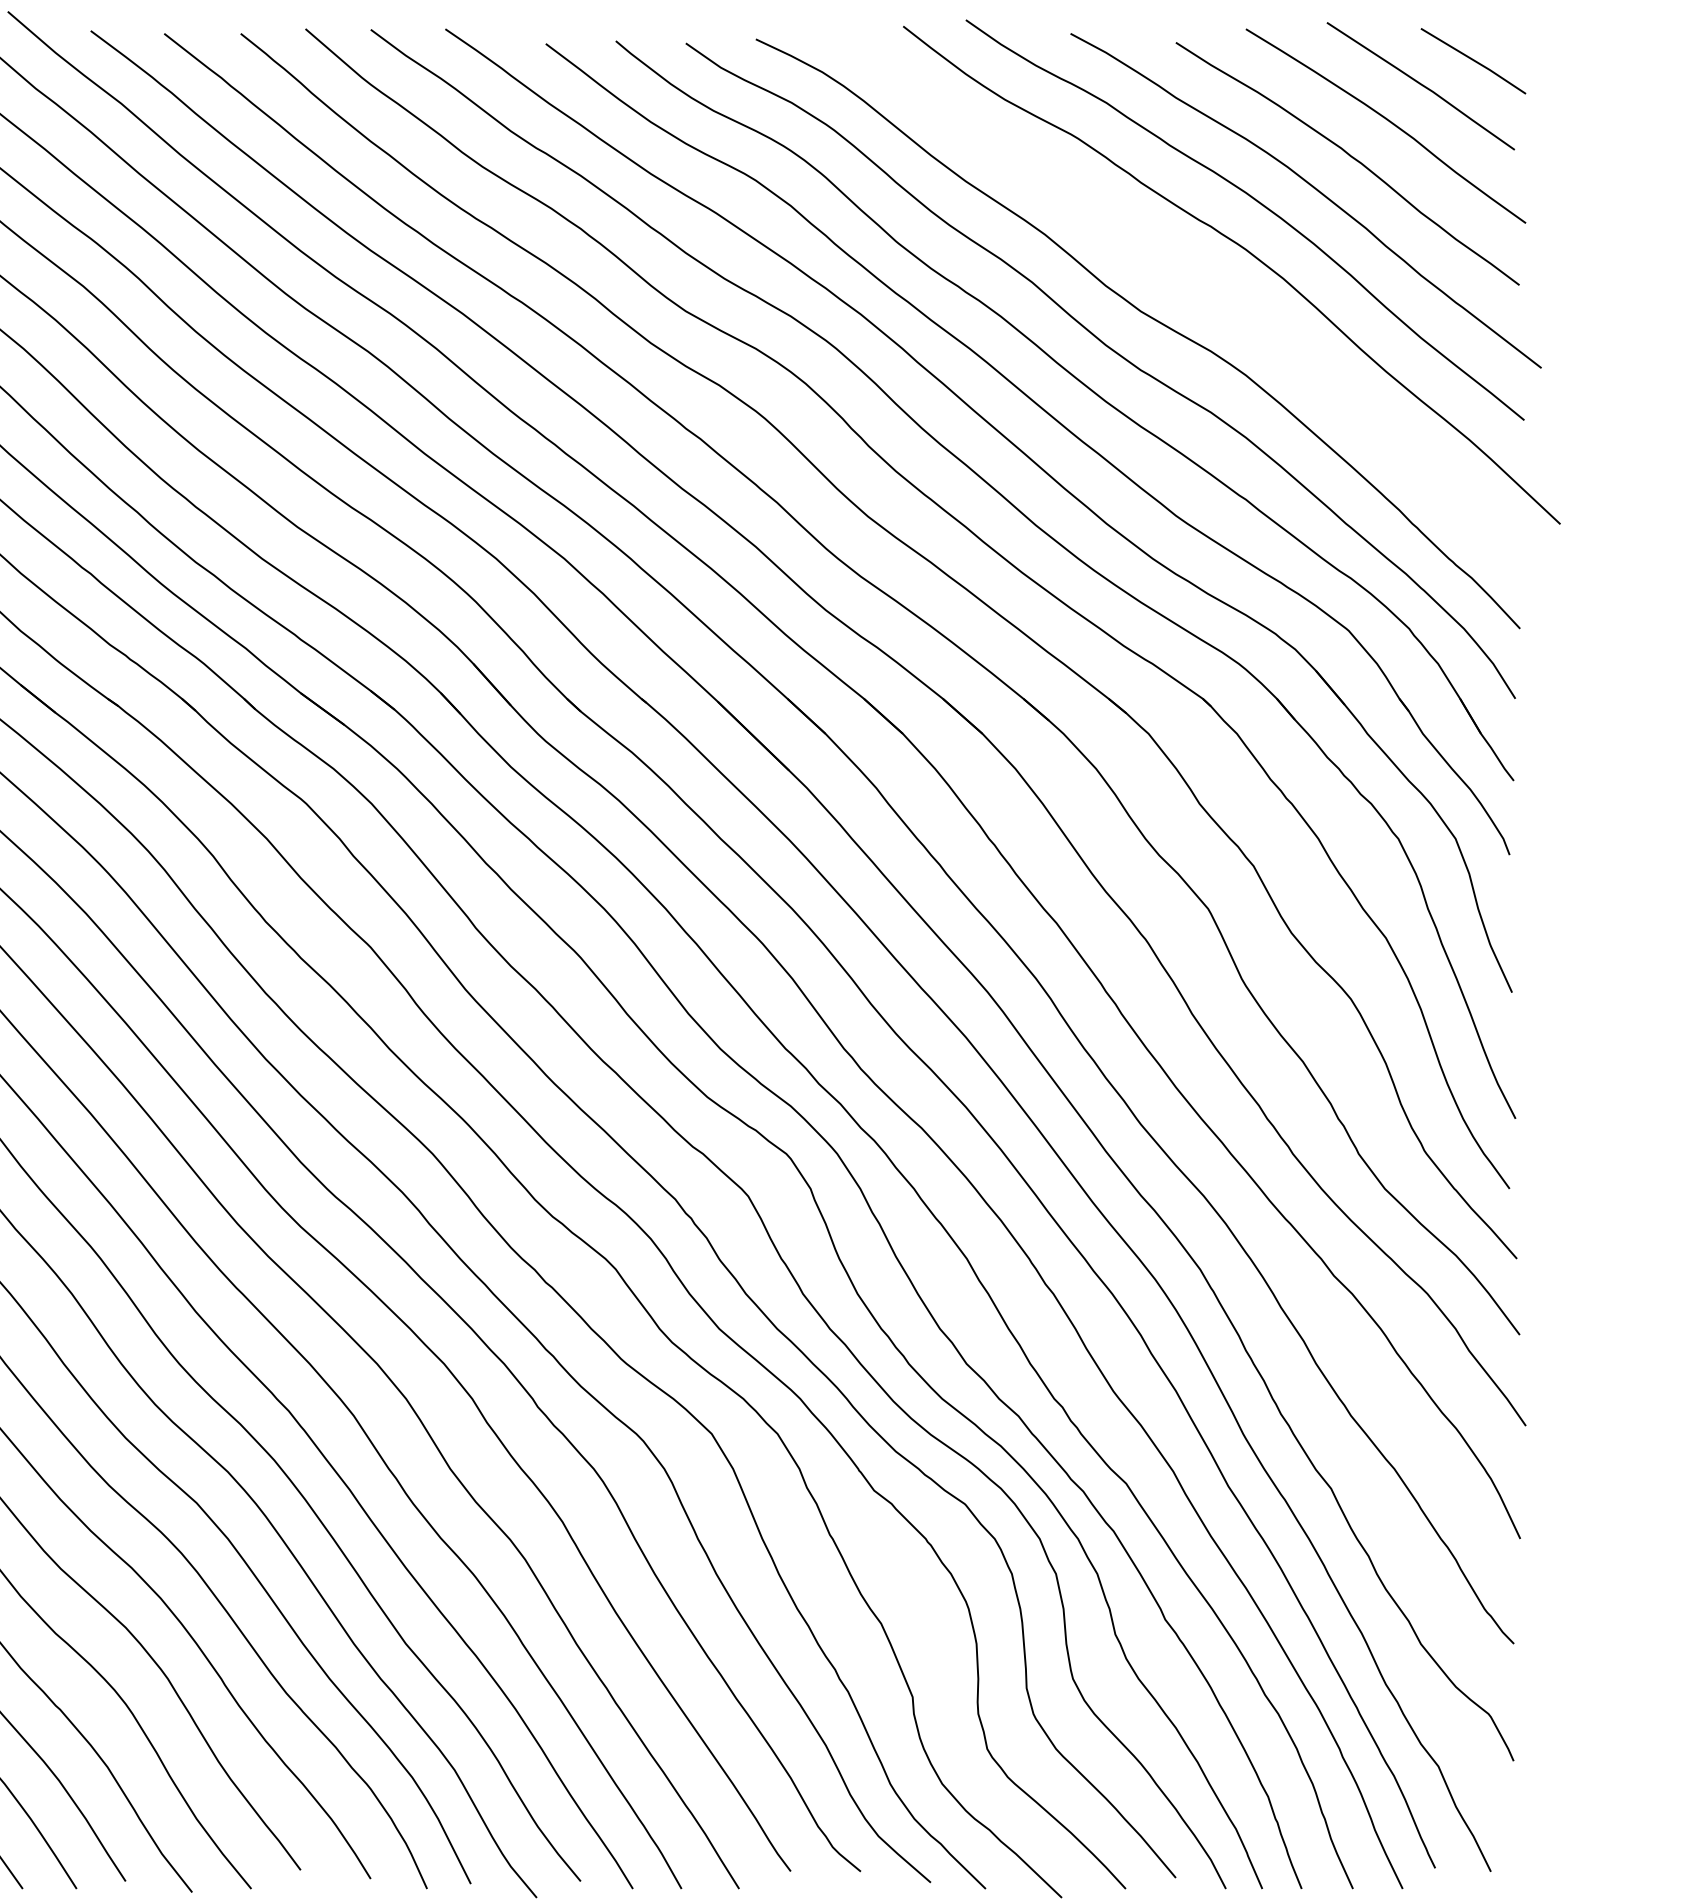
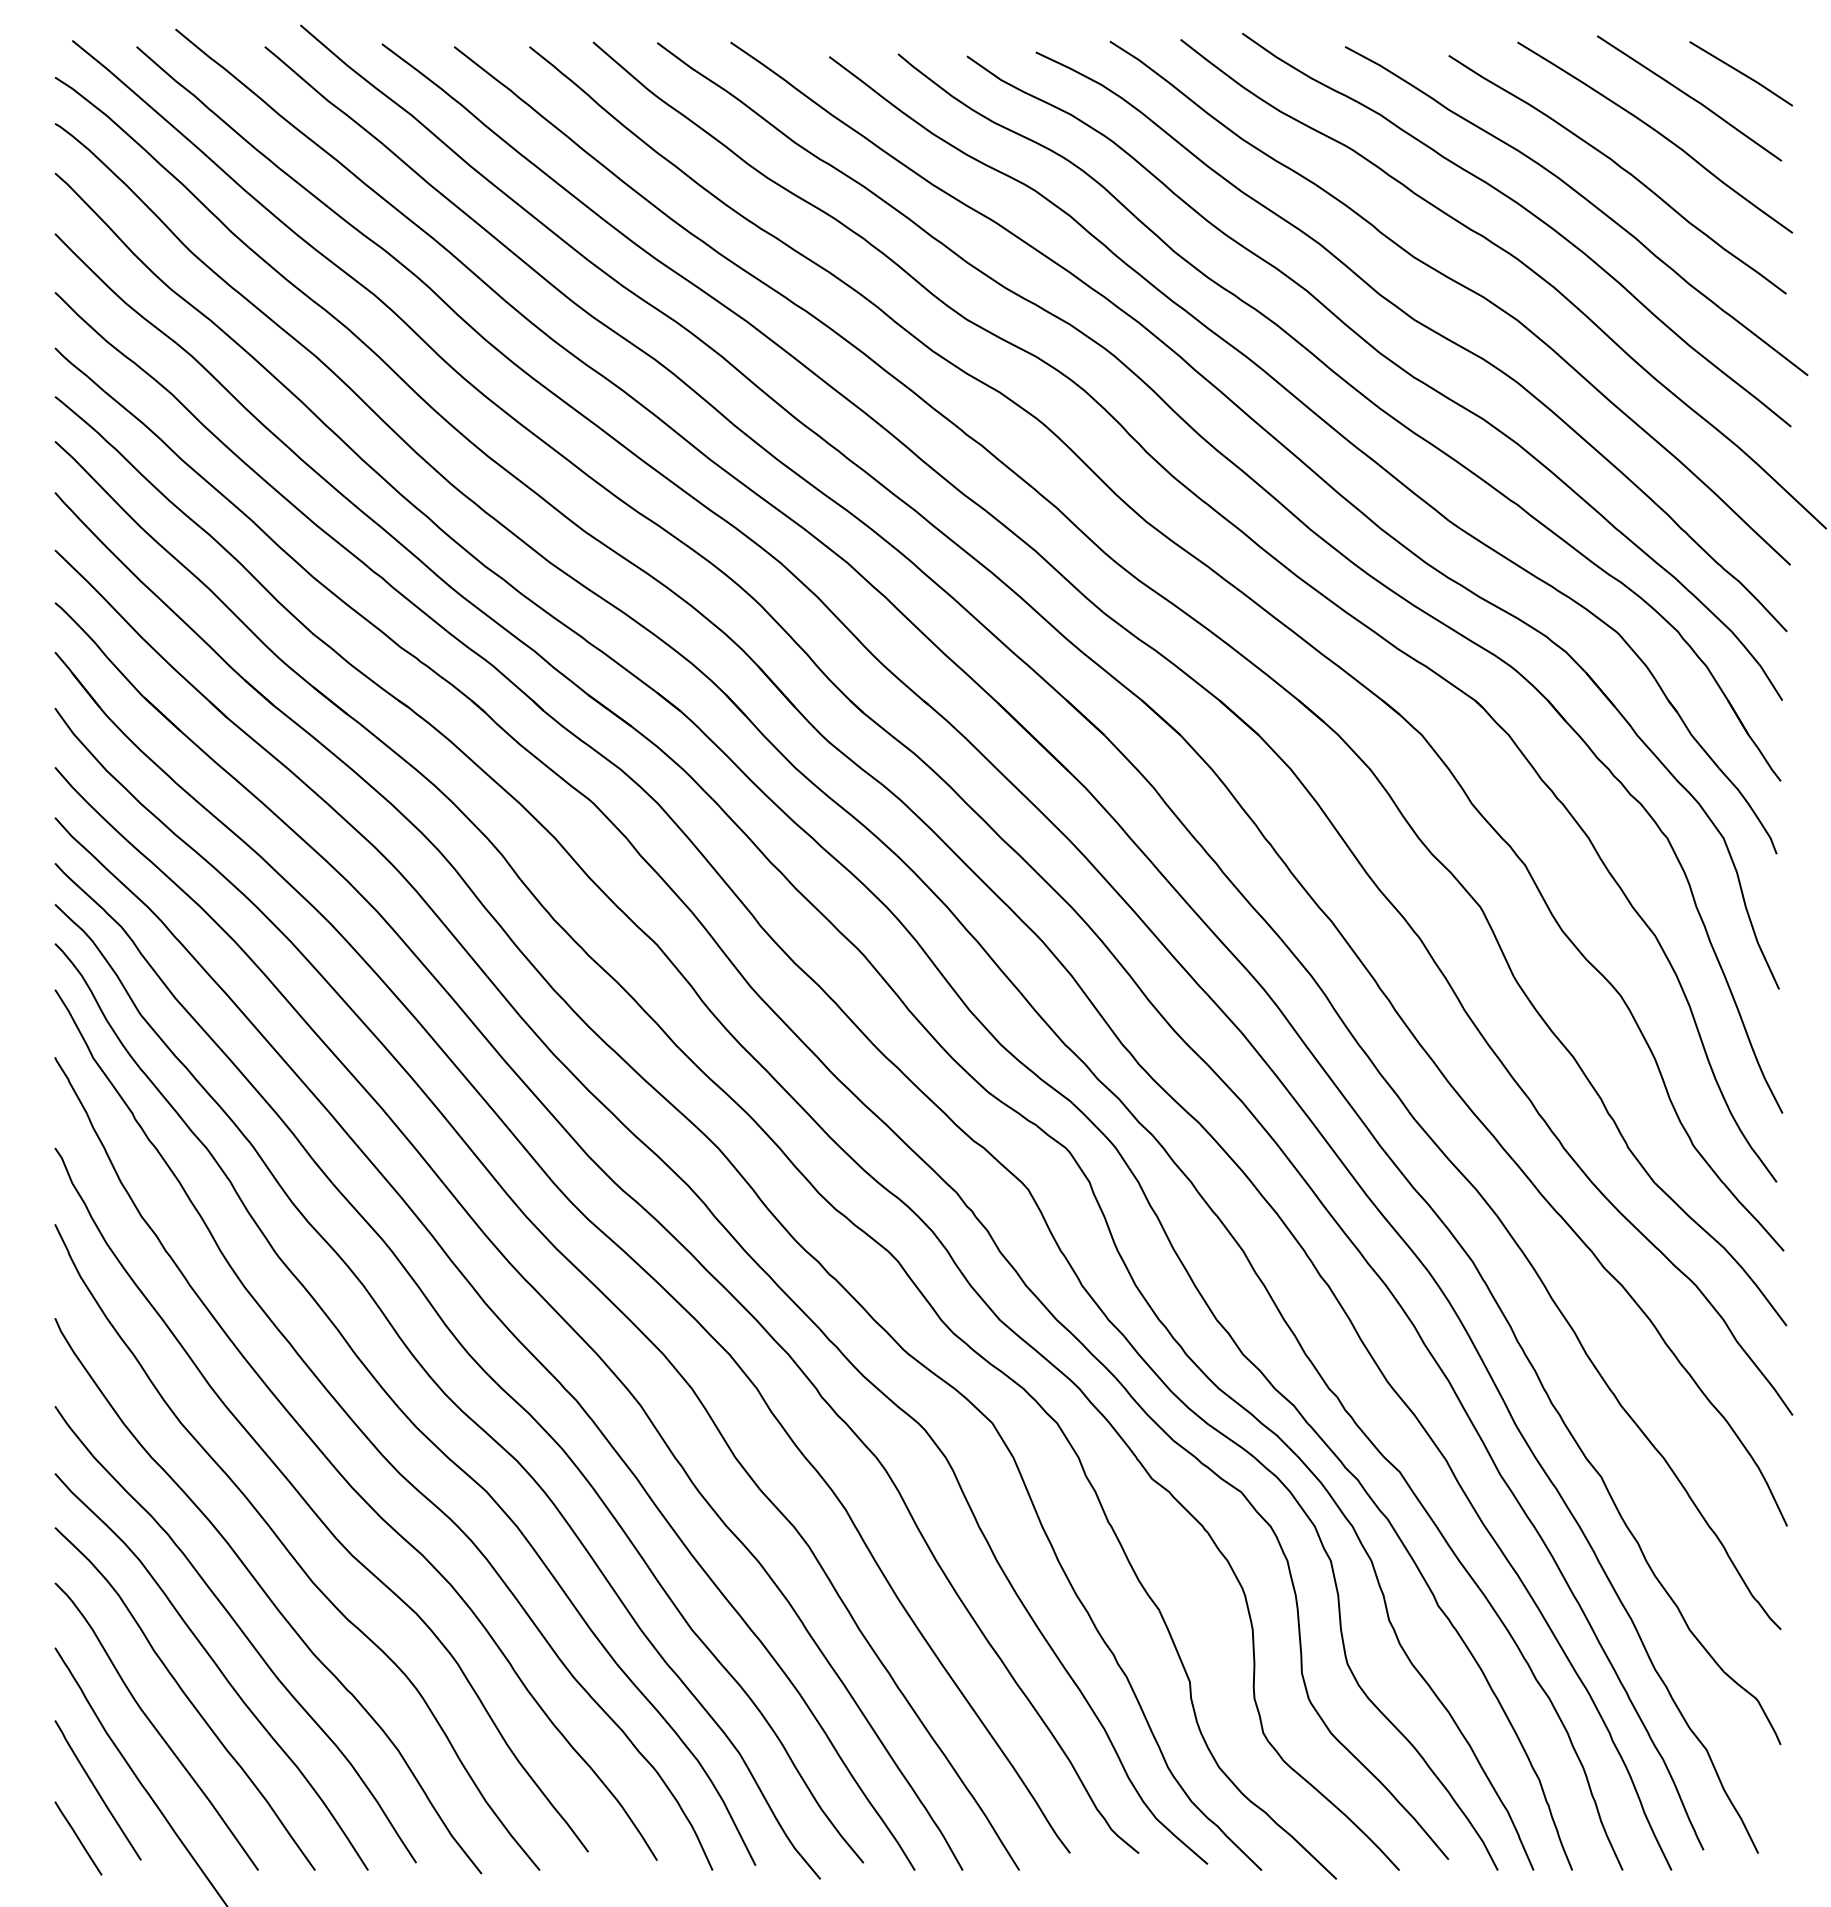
curve: (1185, 275) -> (1458, 284), added

